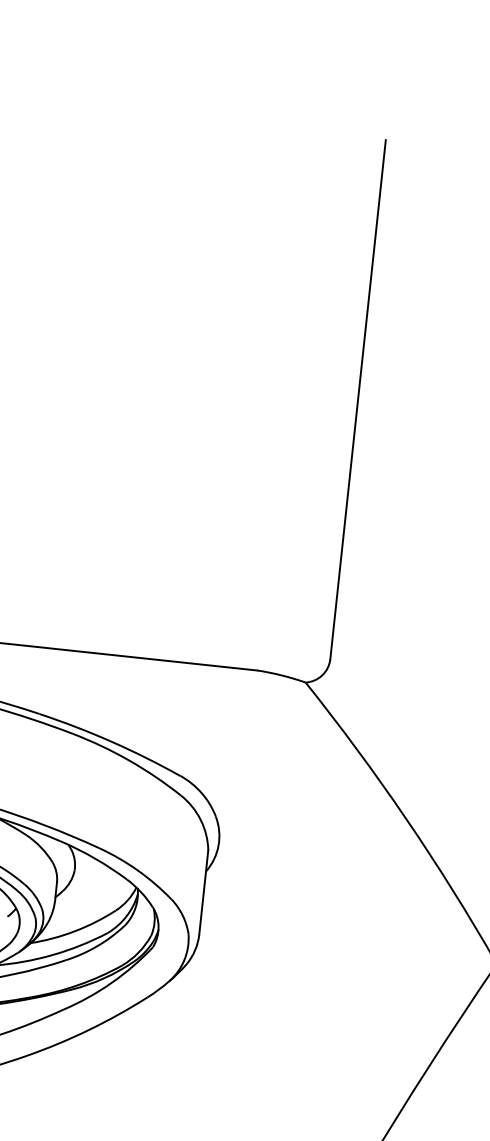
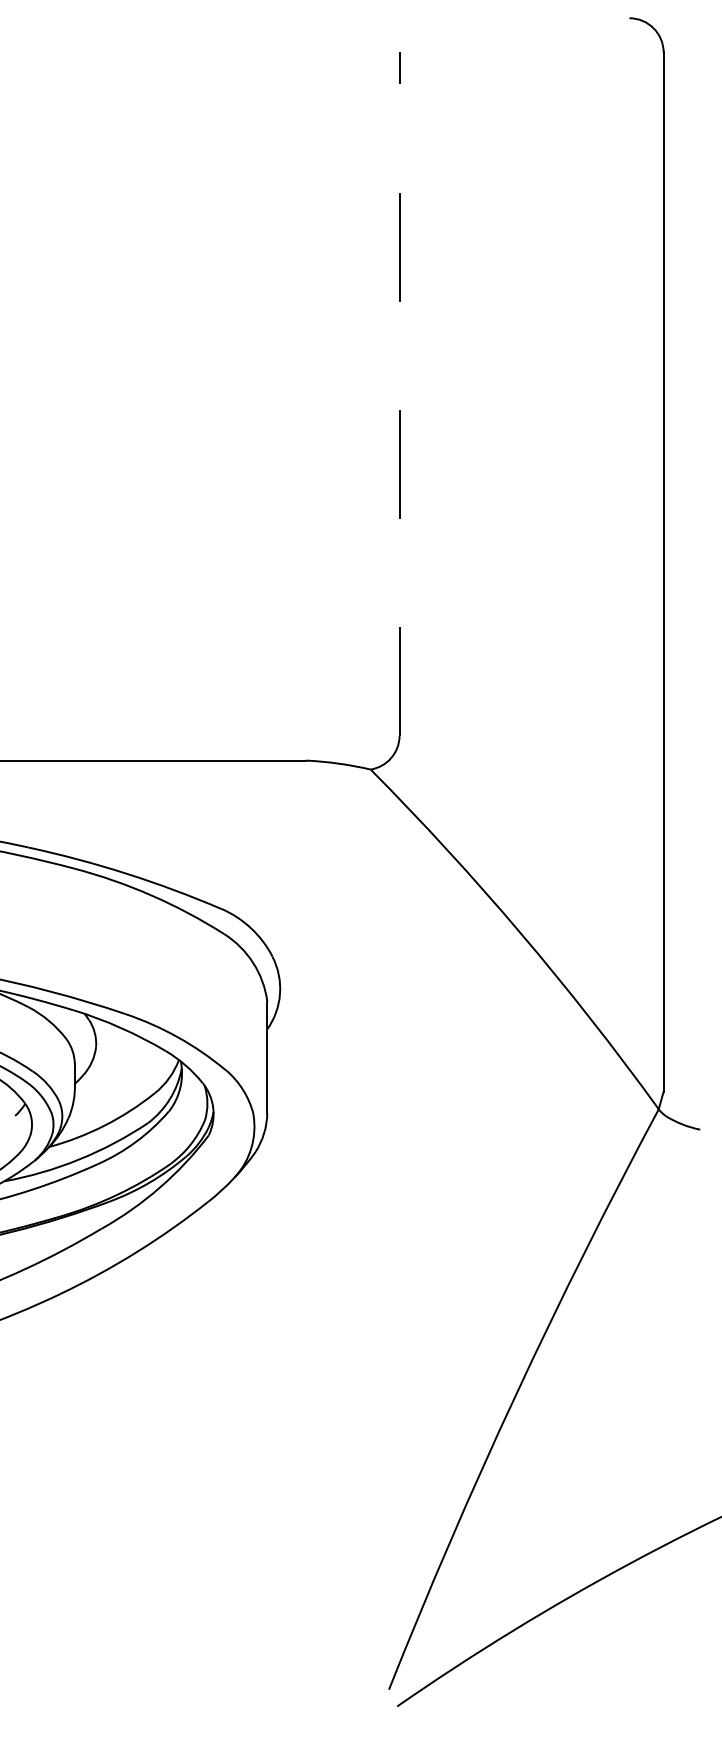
line: (357, 400) -> (399, 394), solid -> dashed

